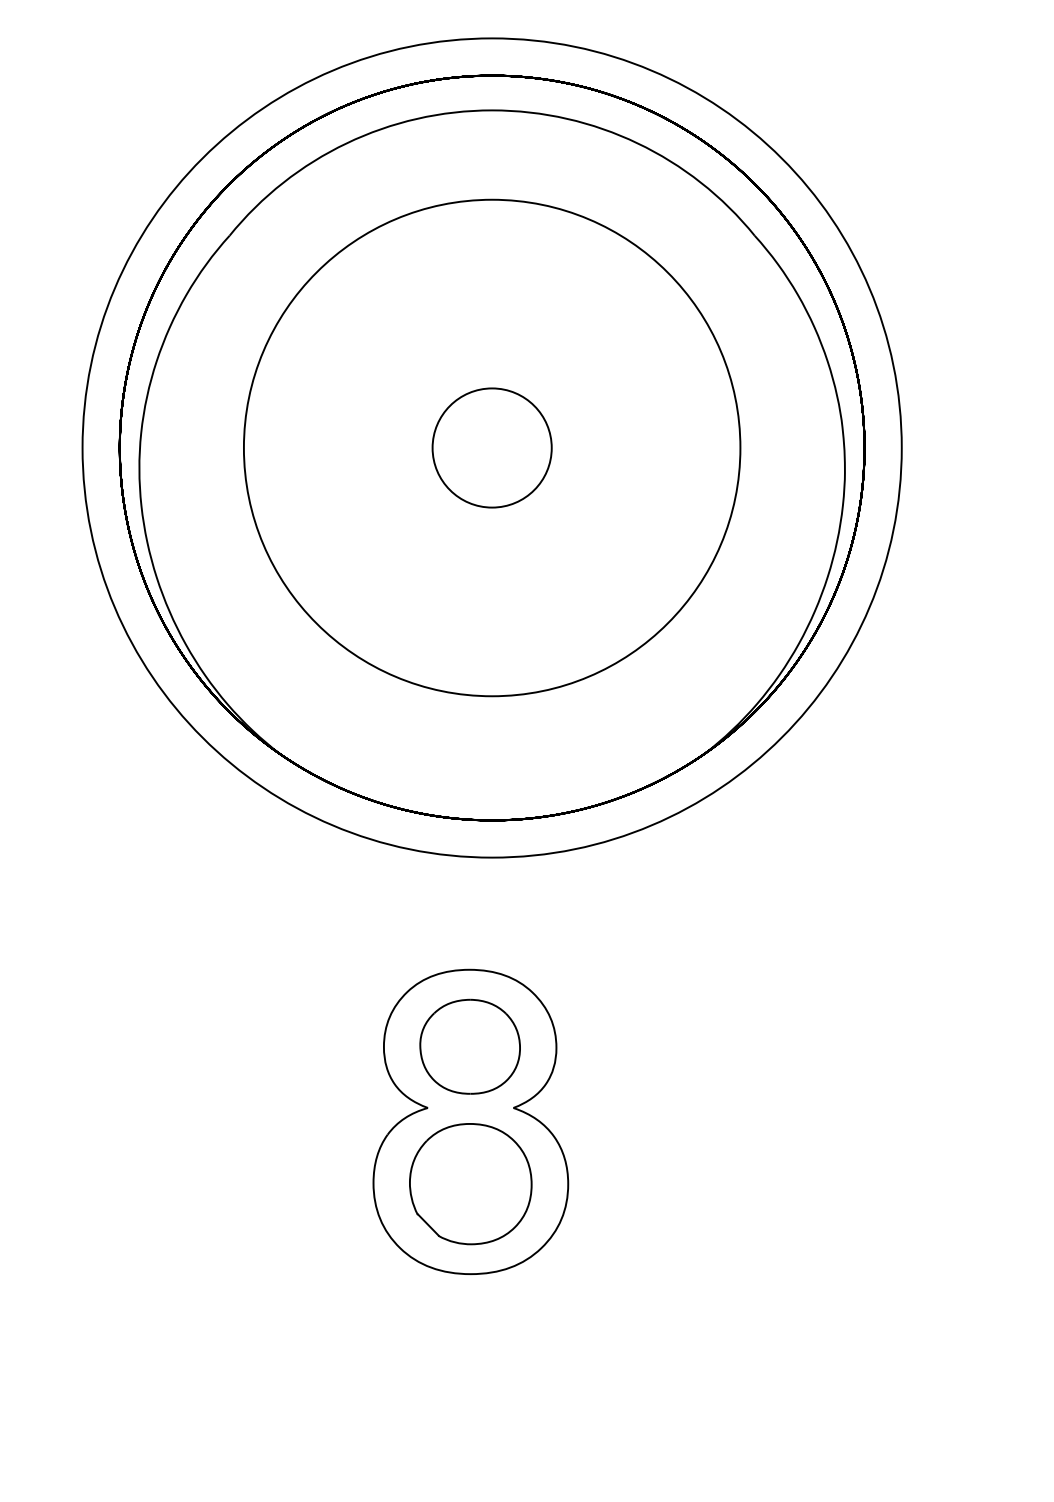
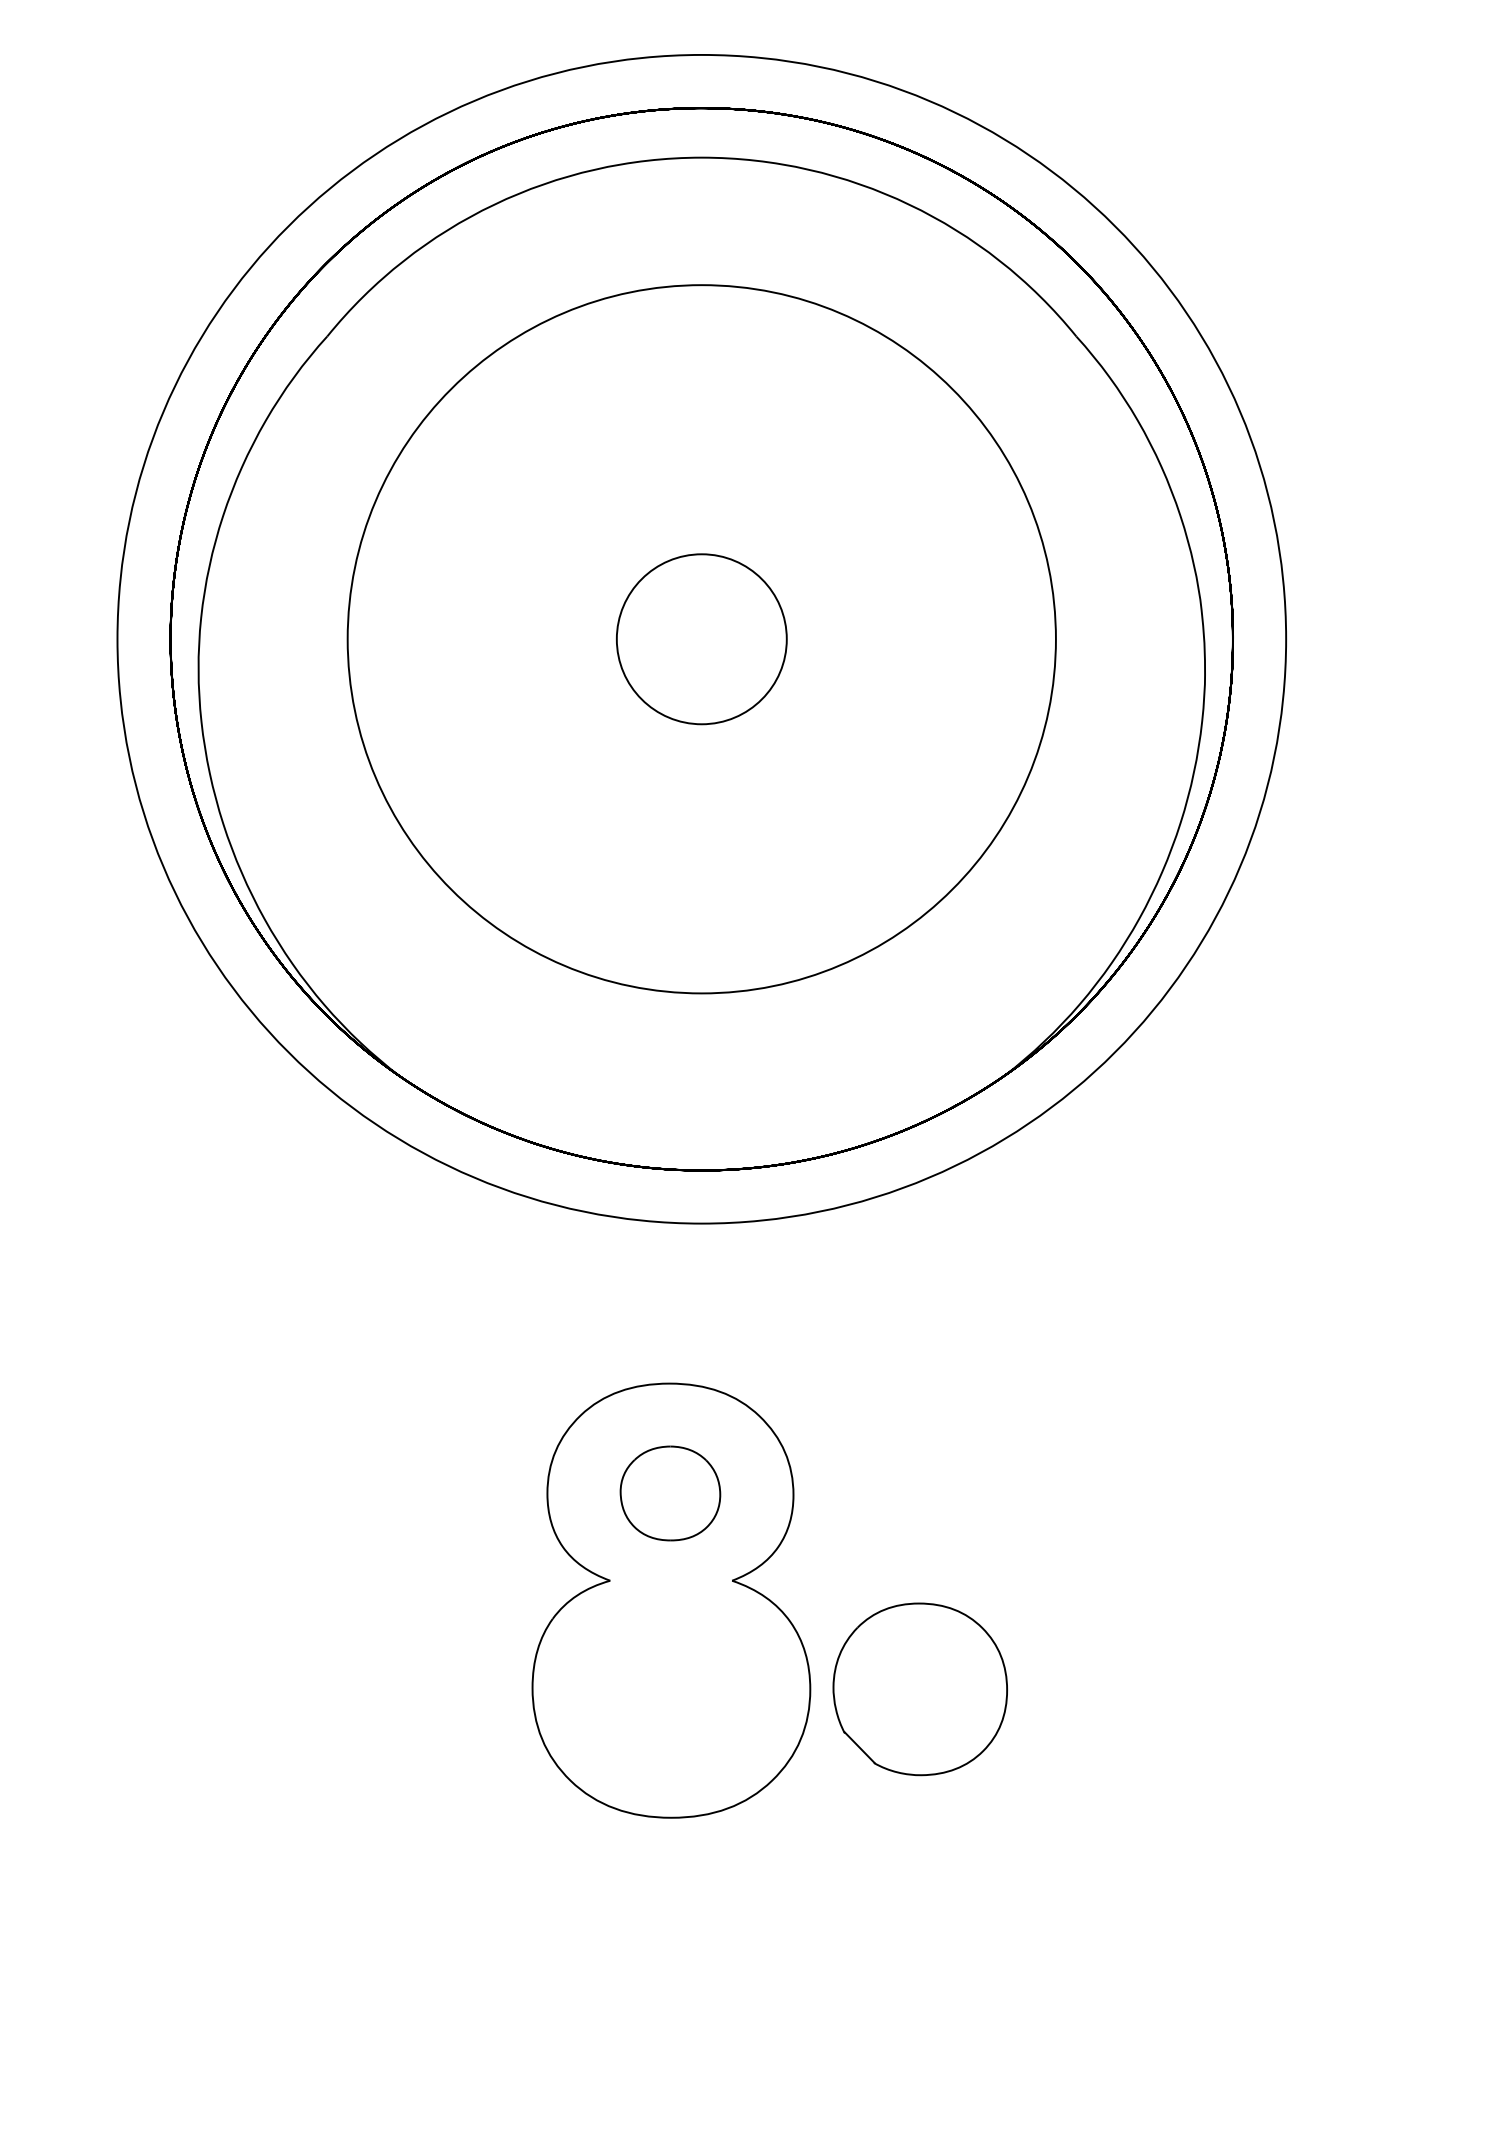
part: (470, 1046) -> (670, 1493), size x0.7
part: (470, 1184) -> (919, 1689), moved

